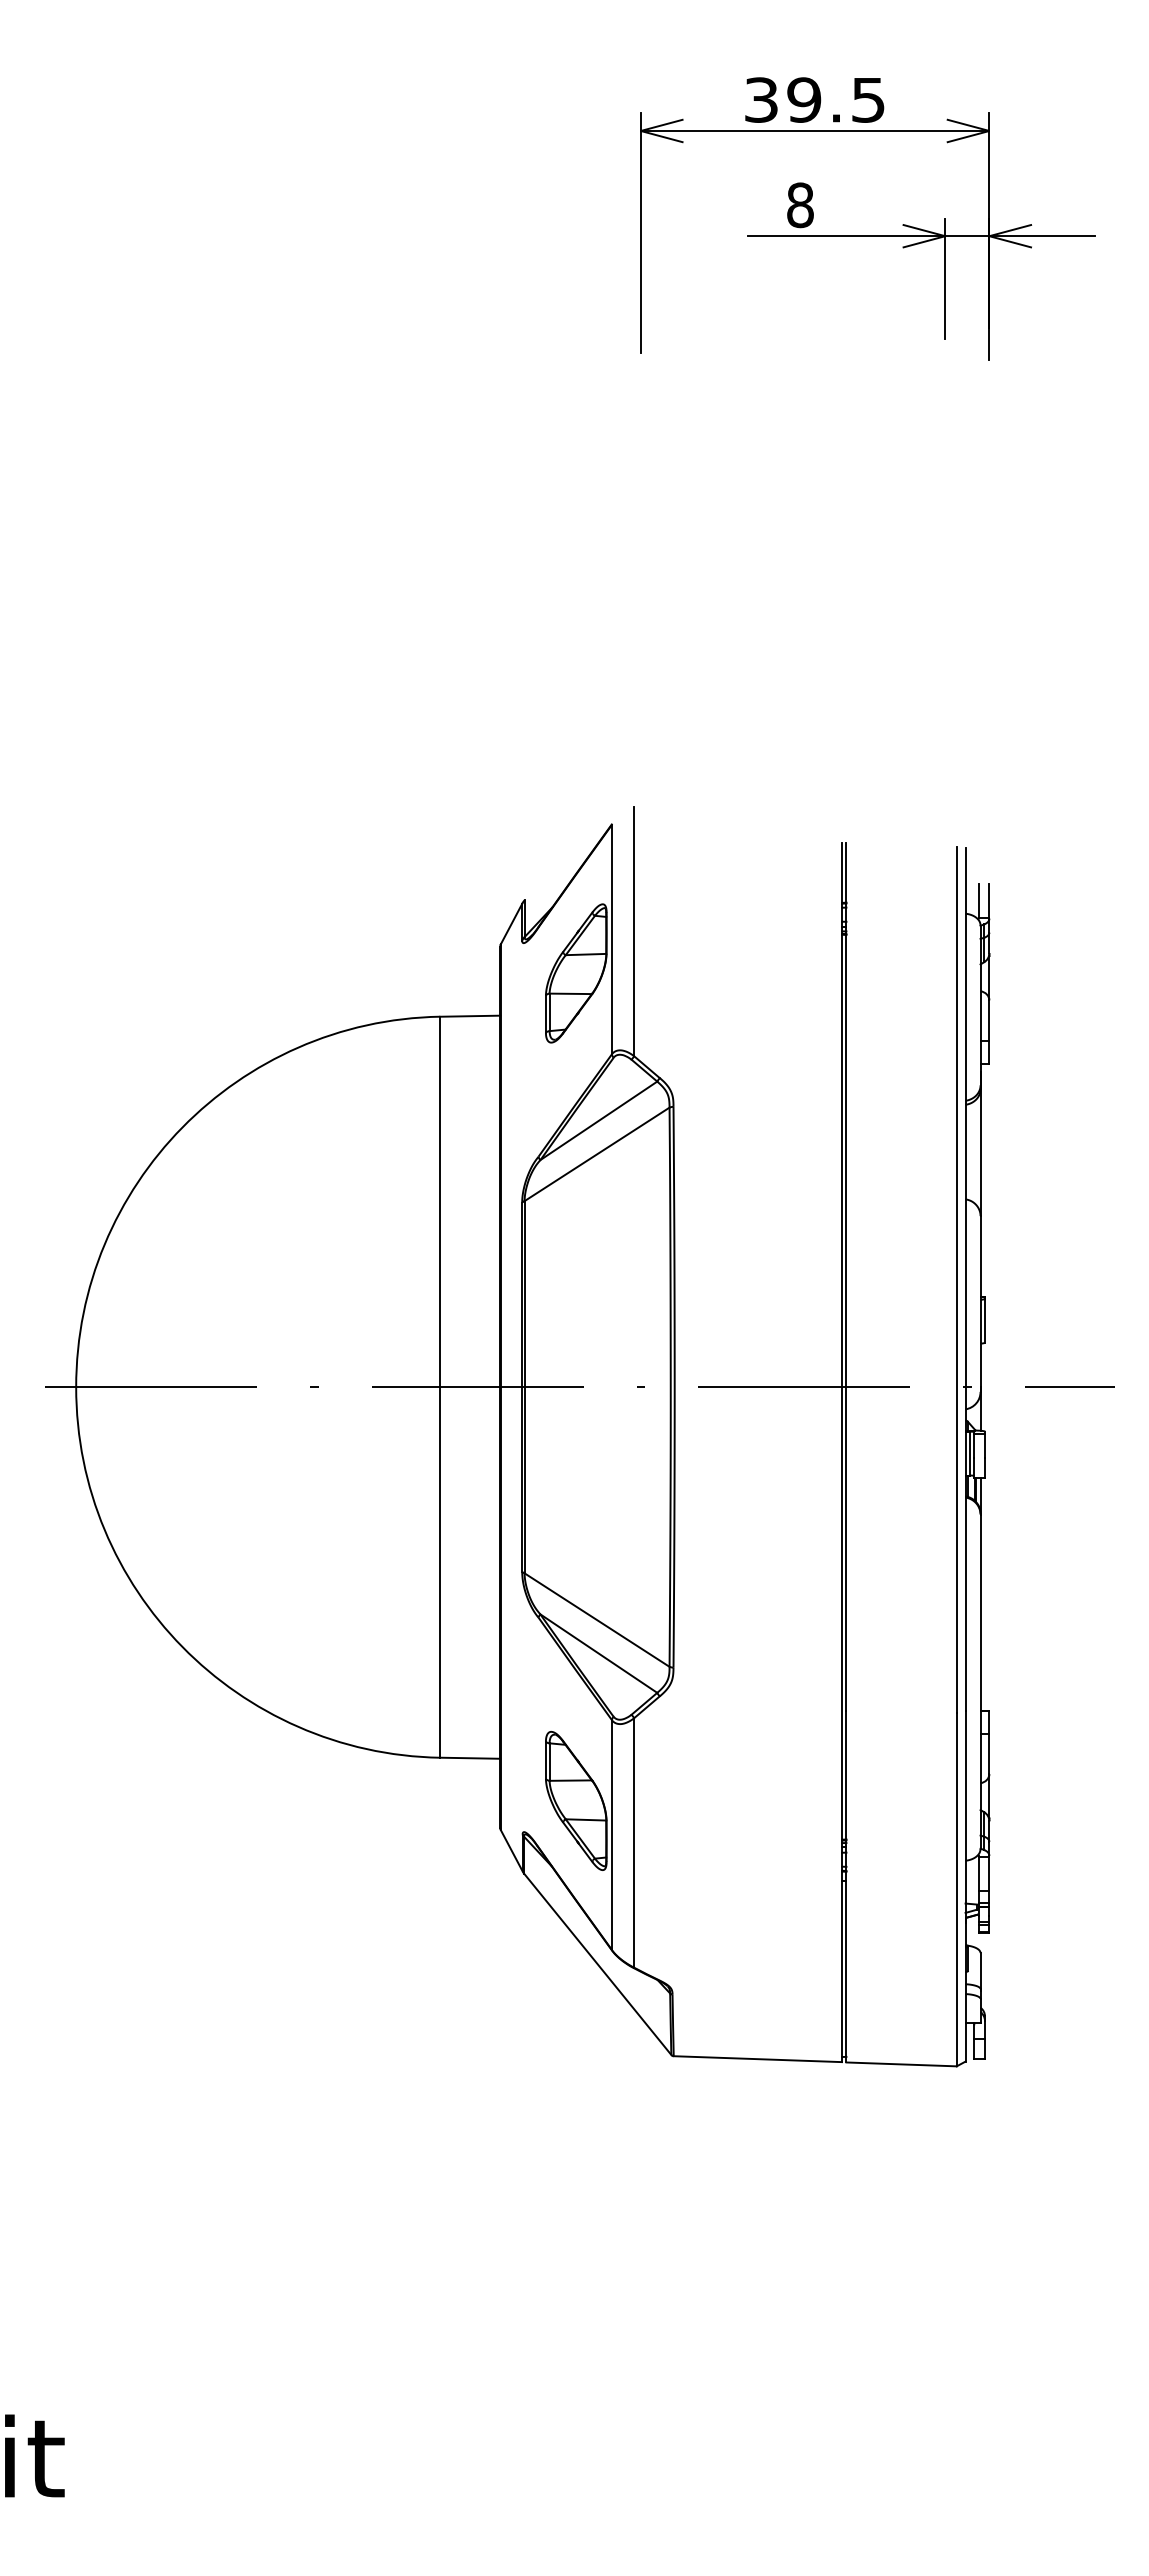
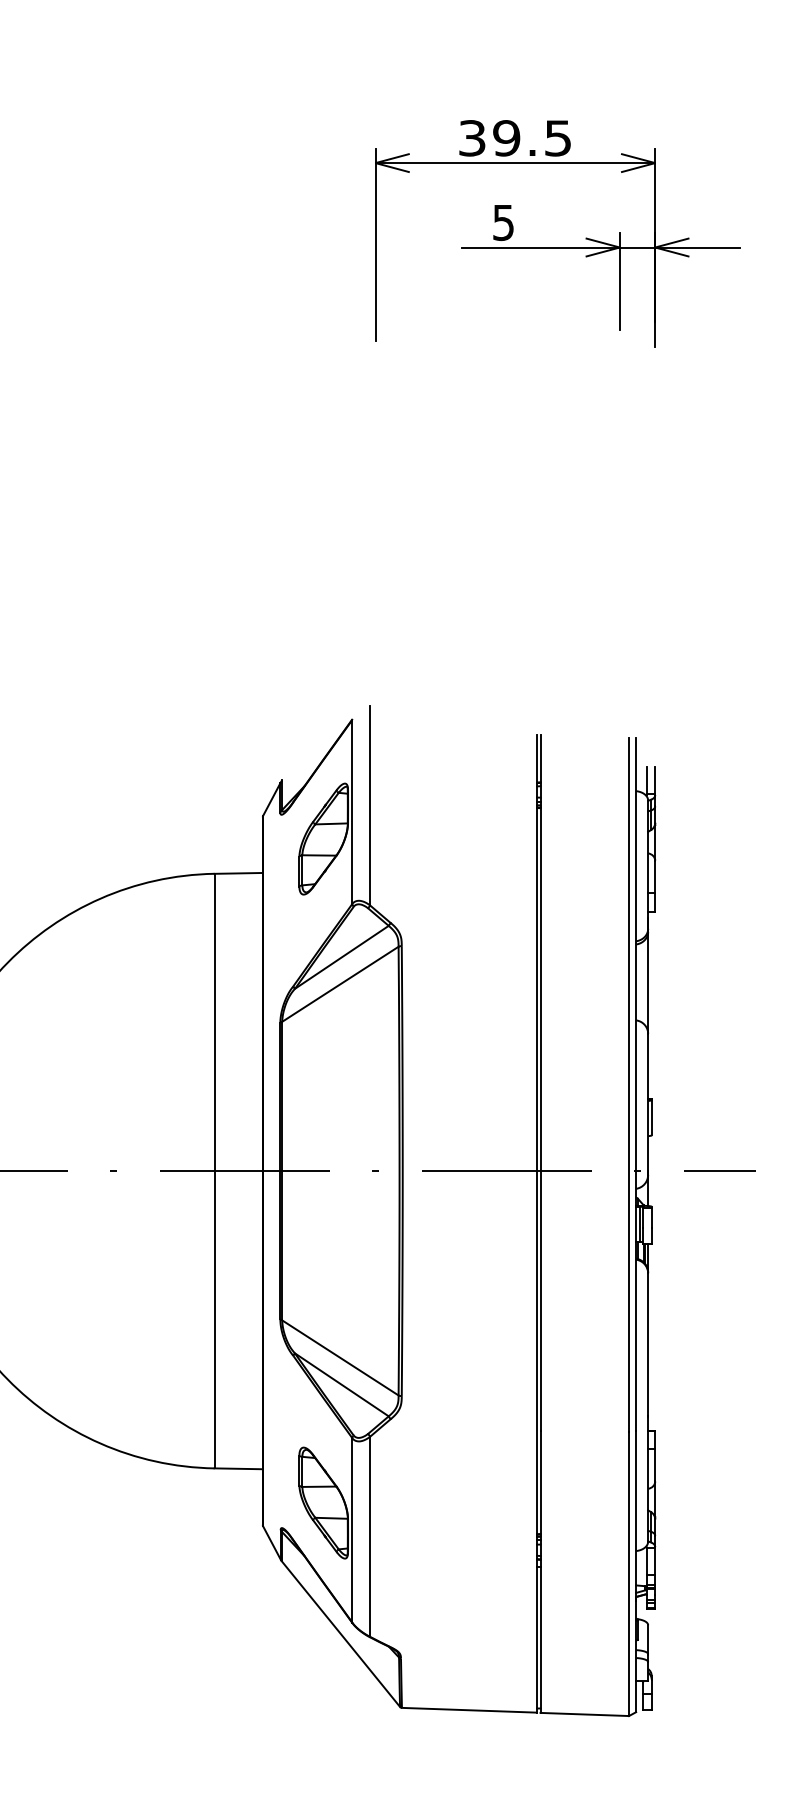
text: (800, 205) -> (503, 222), 8 -> 5

